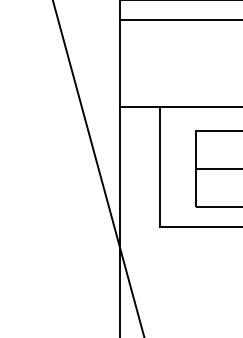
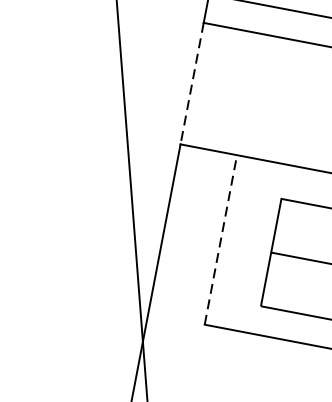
line: (119, 63) -> (191, 83), solid -> dashed
line: (160, 166) -> (221, 239), solid -> dashed

